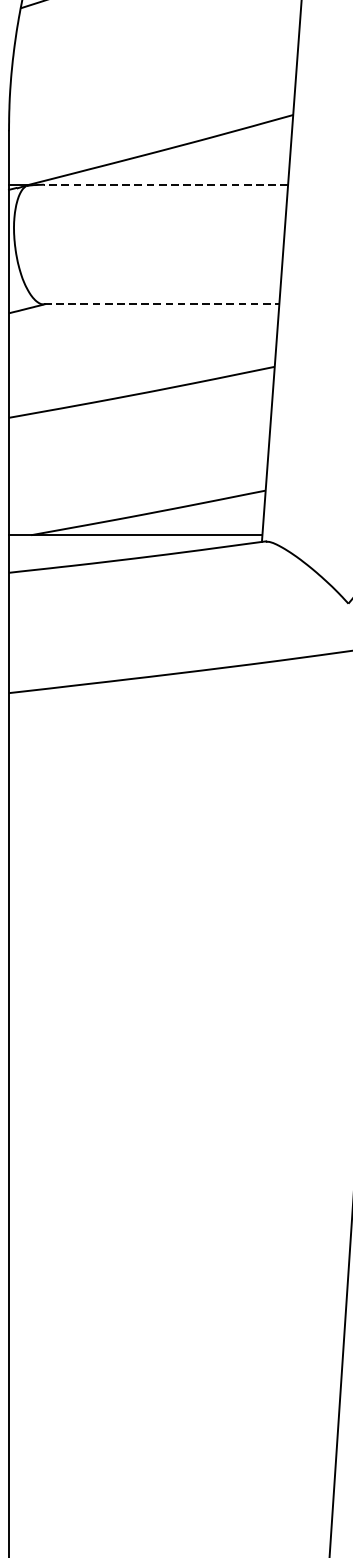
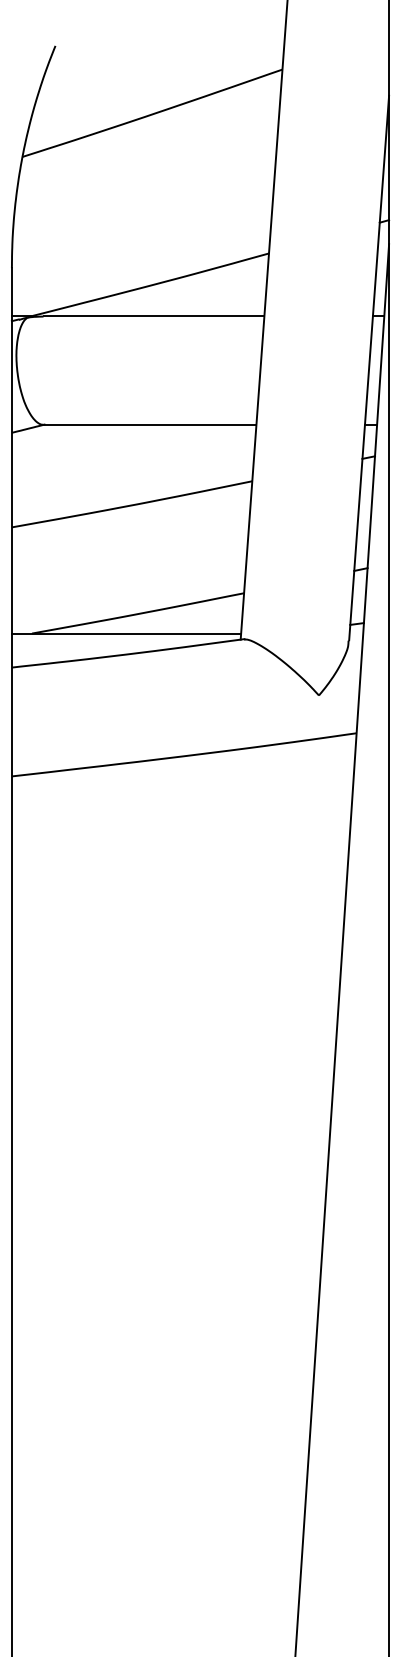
line: (165, 184) -> (153, 316), dashed -> solid
line: (162, 304) -> (150, 424), dashed -> solid

